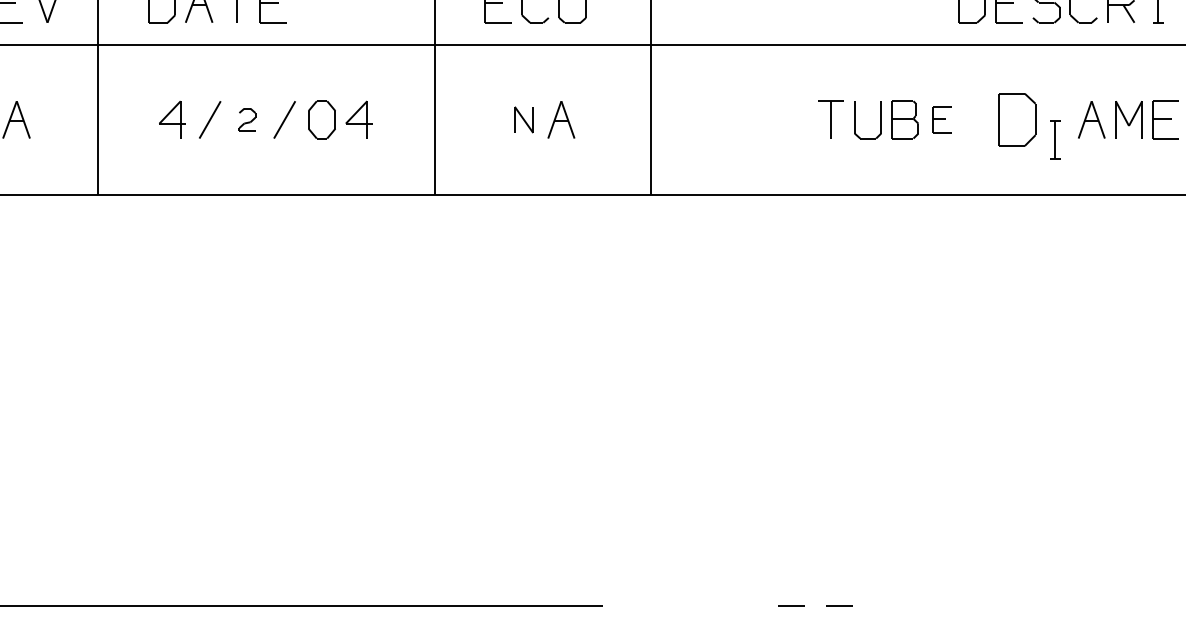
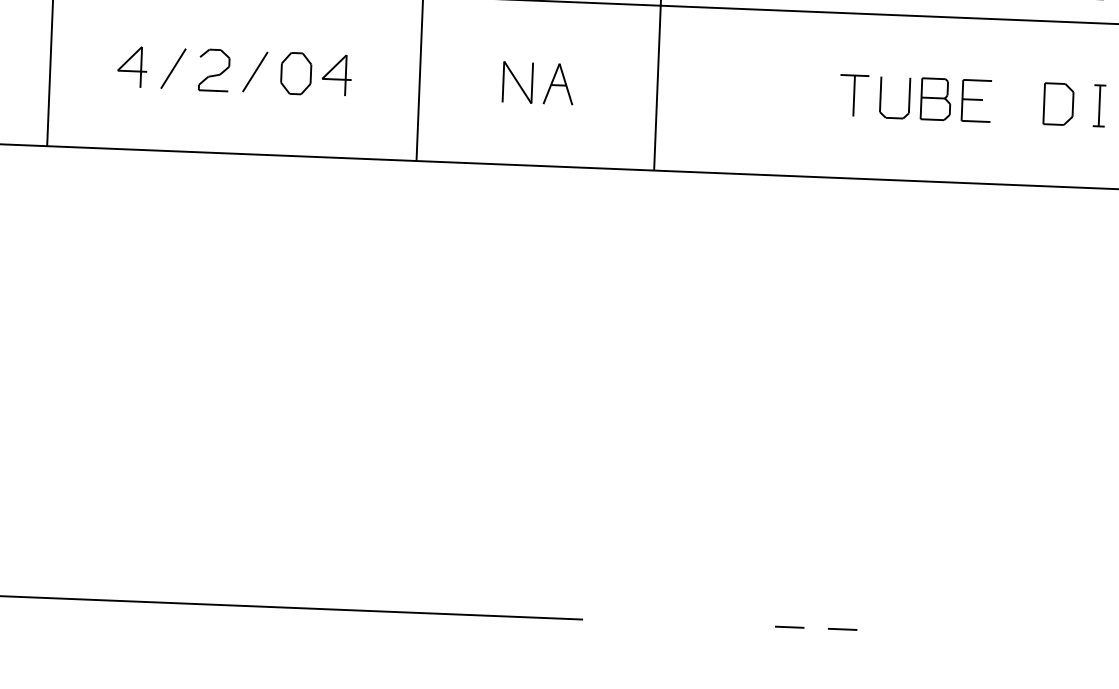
part: (247, 119) -> (214, 69), size x1.67
part: (523, 119) -> (517, 82), size x1.43
part: (941, 119) -> (975, 100), size x1.43
part: (1016, 119) -> (1057, 103), size x0.71
part: (1055, 139) -> (1099, 105), moved

